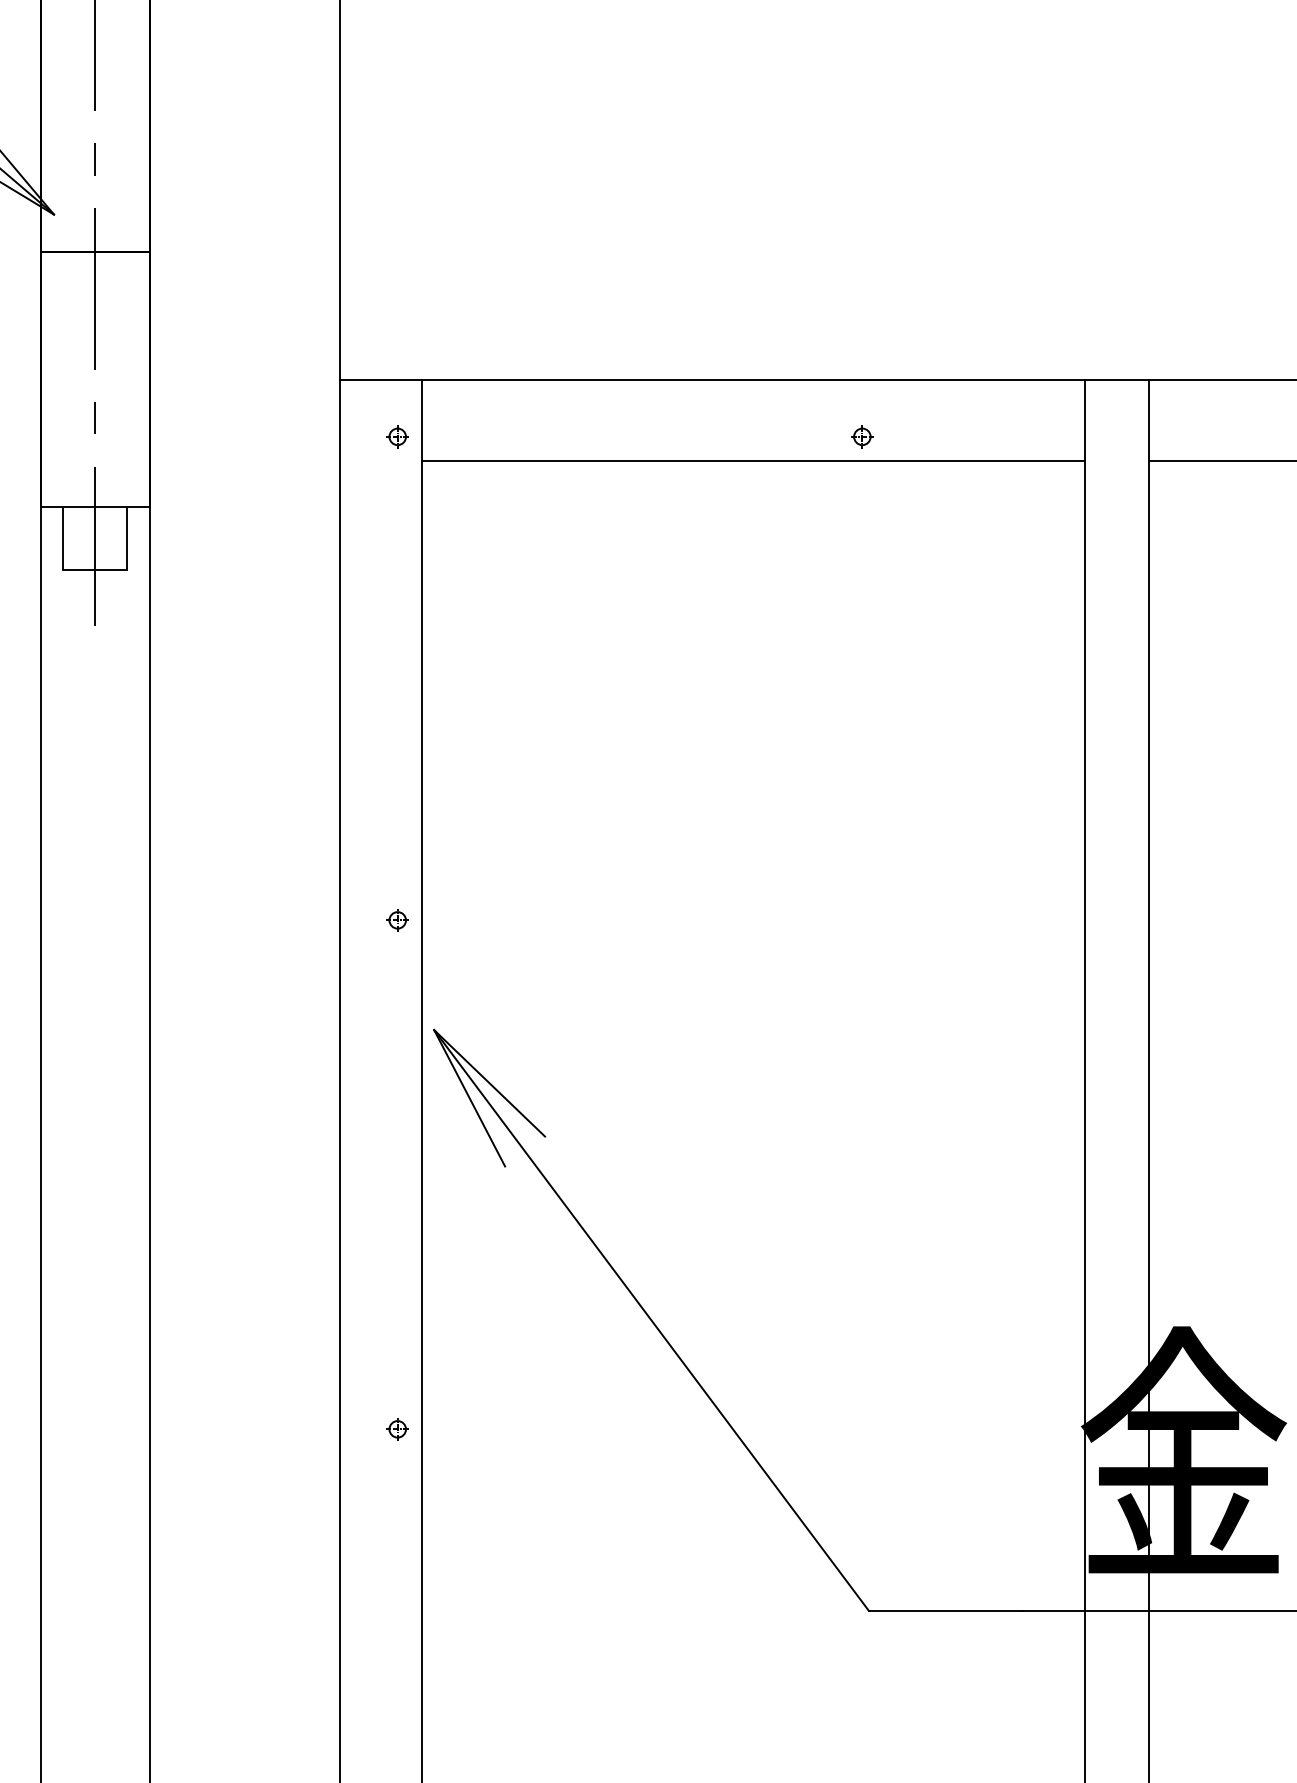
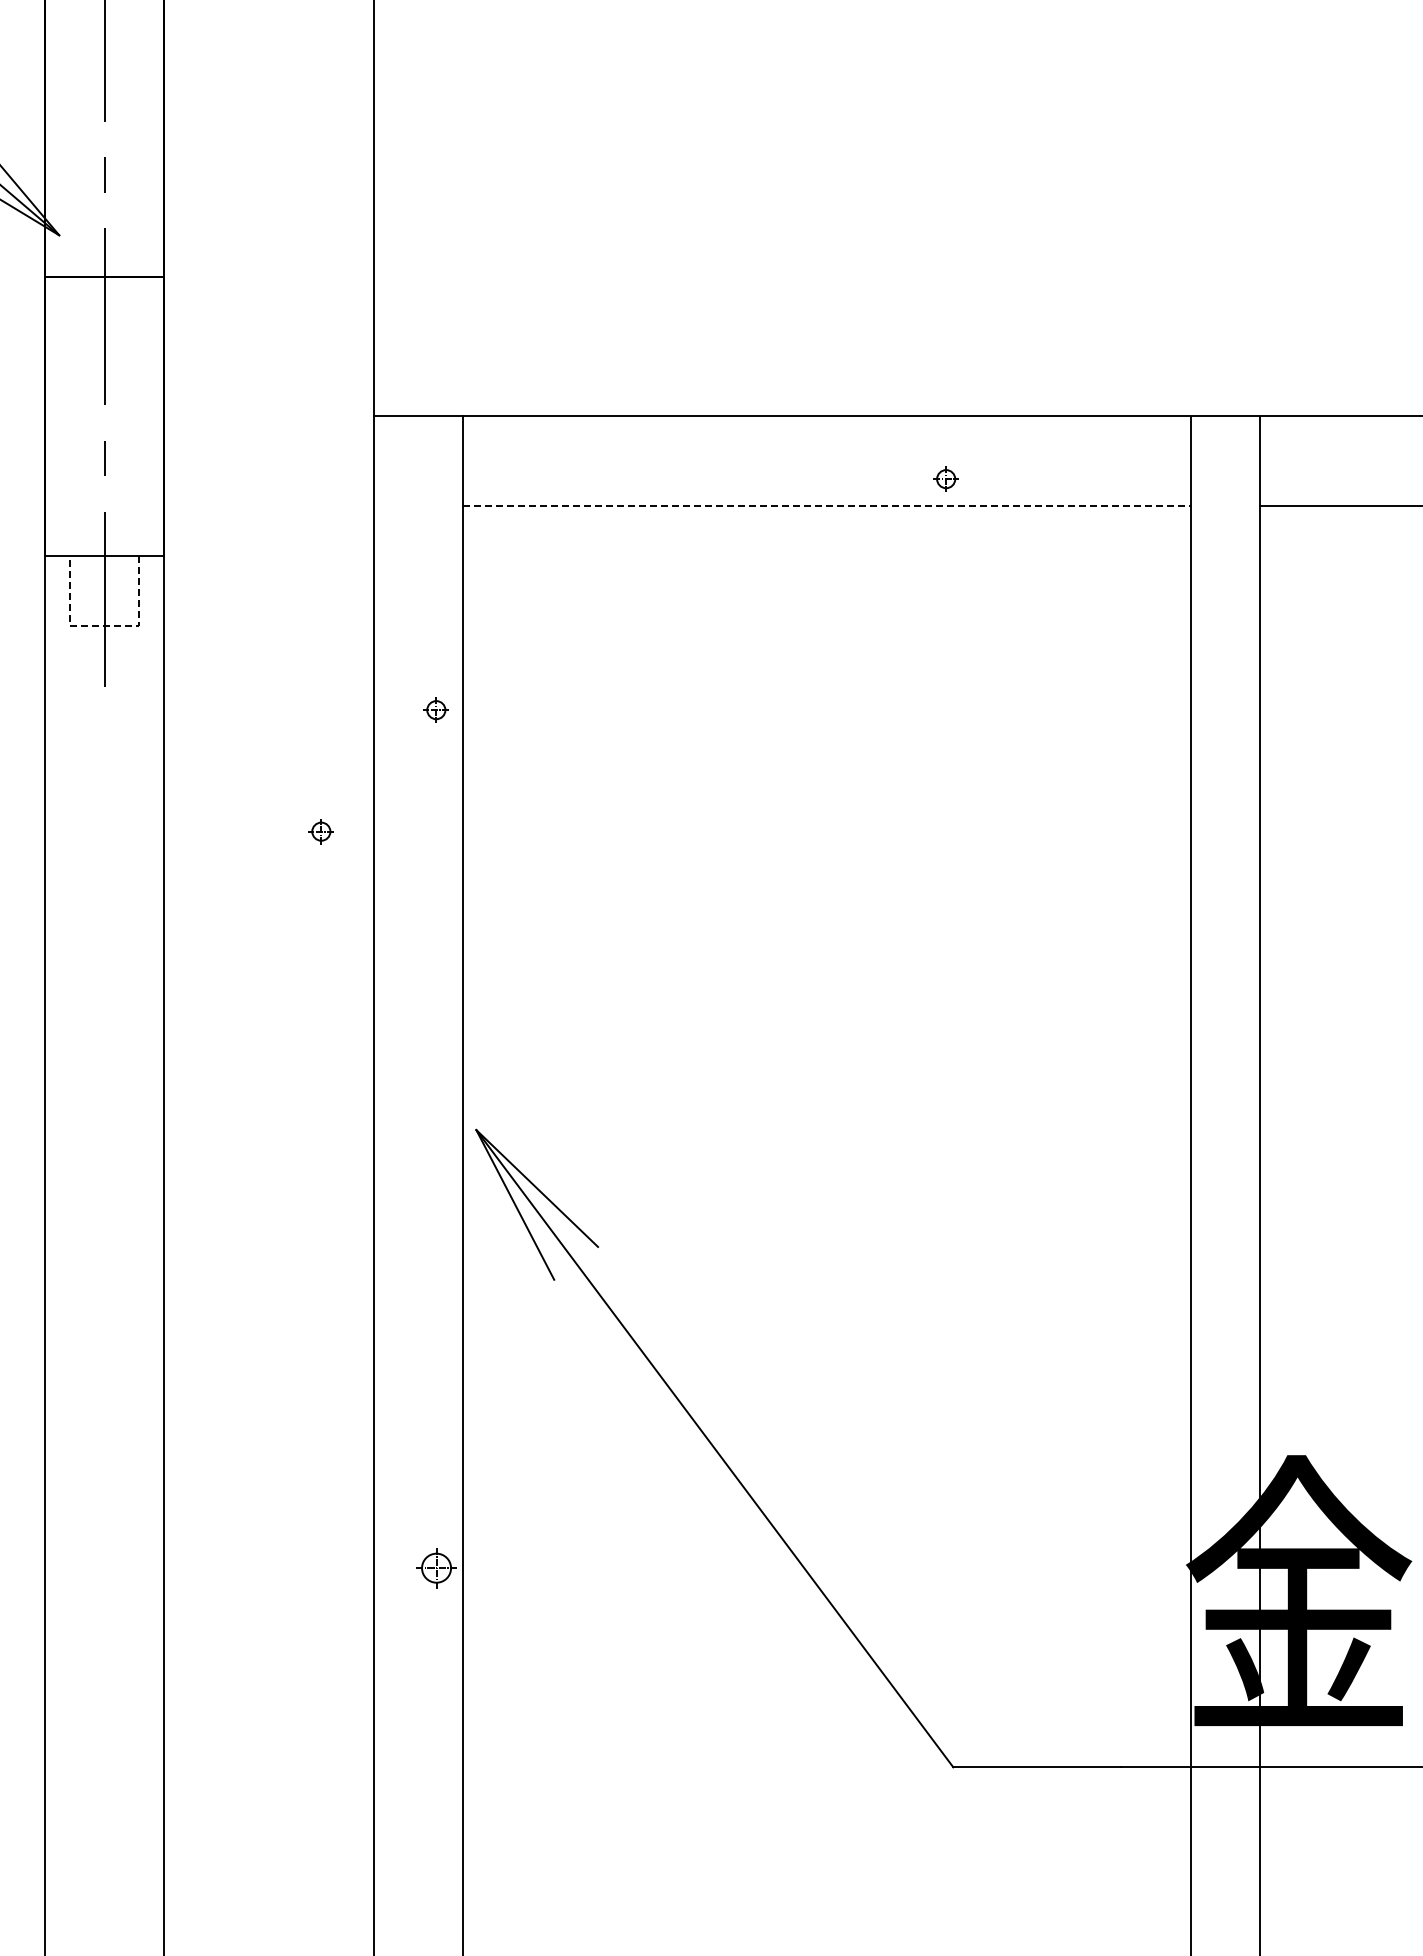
part: (396, 436) -> (435, 709), moved
line: (753, 460) -> (826, 505), solid -> dashed
line: (95, 570) -> (104, 625), solid -> dashed
part: (396, 920) -> (320, 831), moved
part: (396, 1428) -> (435, 1567), size x1.6

